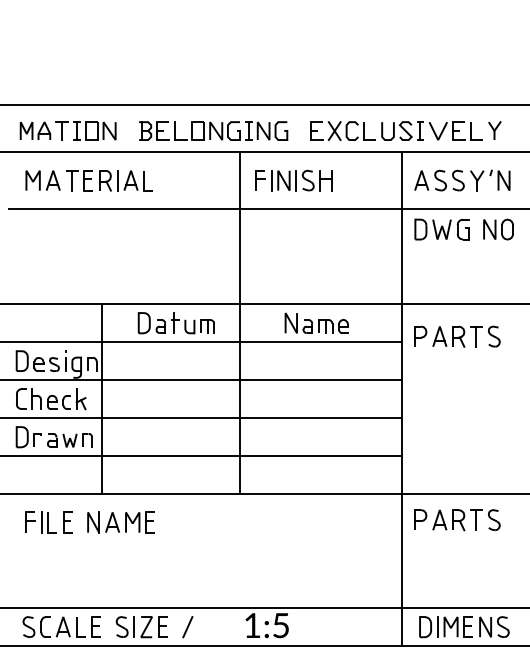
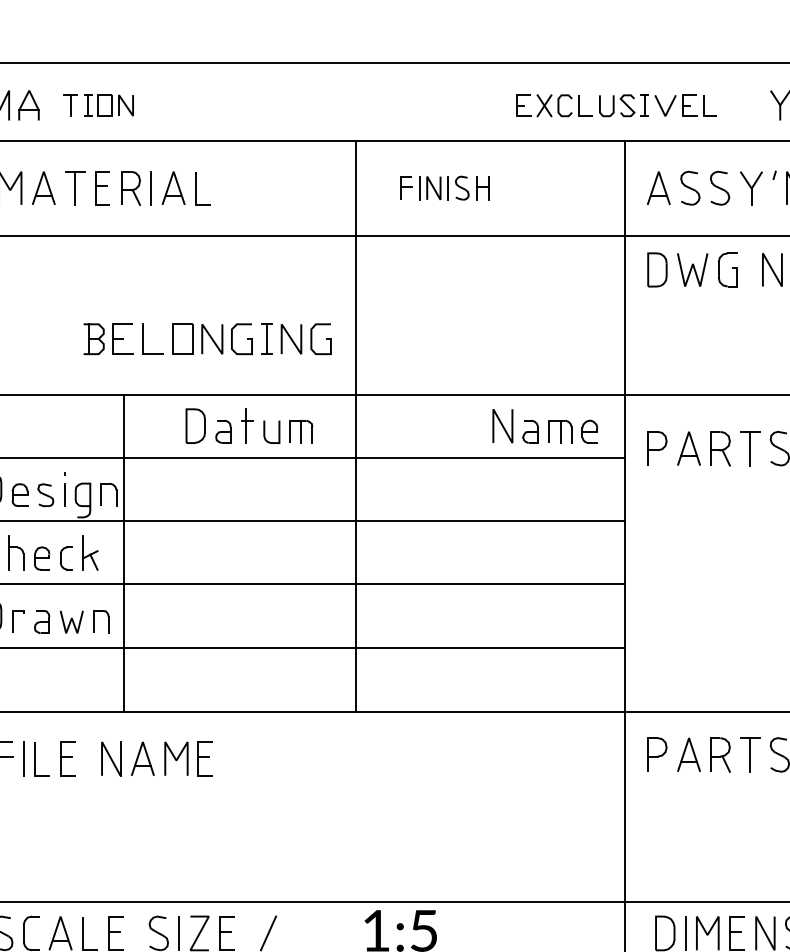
part: (85, 130) -> (97, 104), size x0.7
part: (213, 130) -> (207, 338), moved
part: (396, 131) -> (616, 106), size x0.7
part: (293, 180) -> (444, 188), size x0.7
part: (316, 322) -> (544, 425), moved

